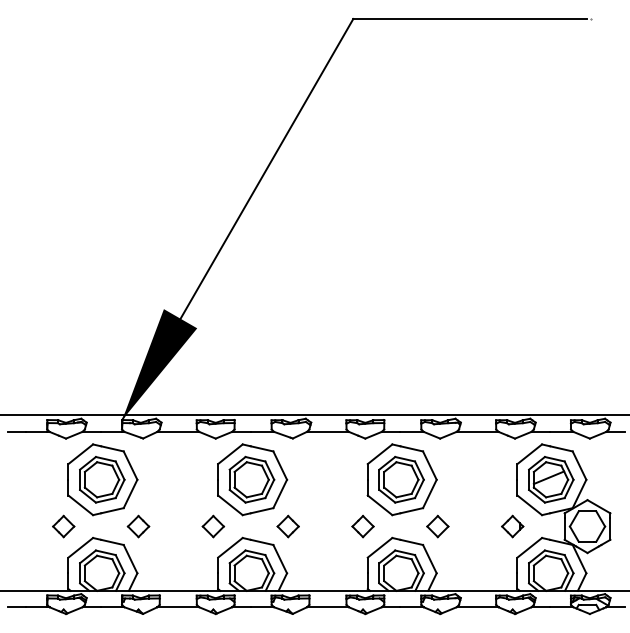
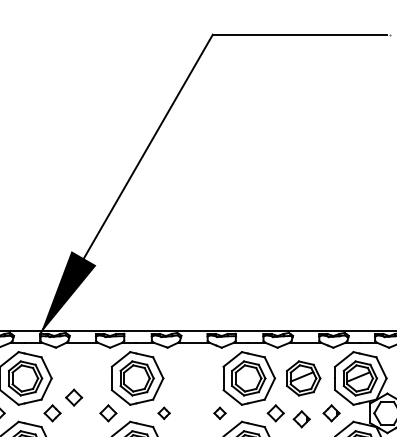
part: (475, 479) -> (303, 378), added
part: (167, 505) -> (74, 397), added
part: (287, 526) -> (163, 413), size x0.7
part: (362, 526) -> (219, 413), size x0.7
part: (472, 534) -> (301, 419), added

